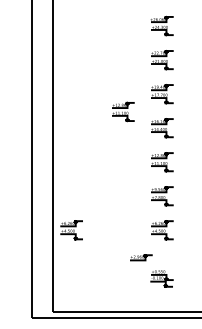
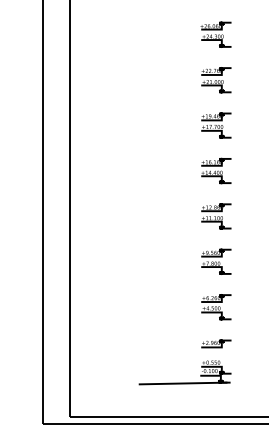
part: (123, 112) -> (164, 149), removed
part: (71, 230) -> (95, 307), removed
part: (141, 257) -> (216, 343), moved
line: (136, 287) -> (182, 383), added

